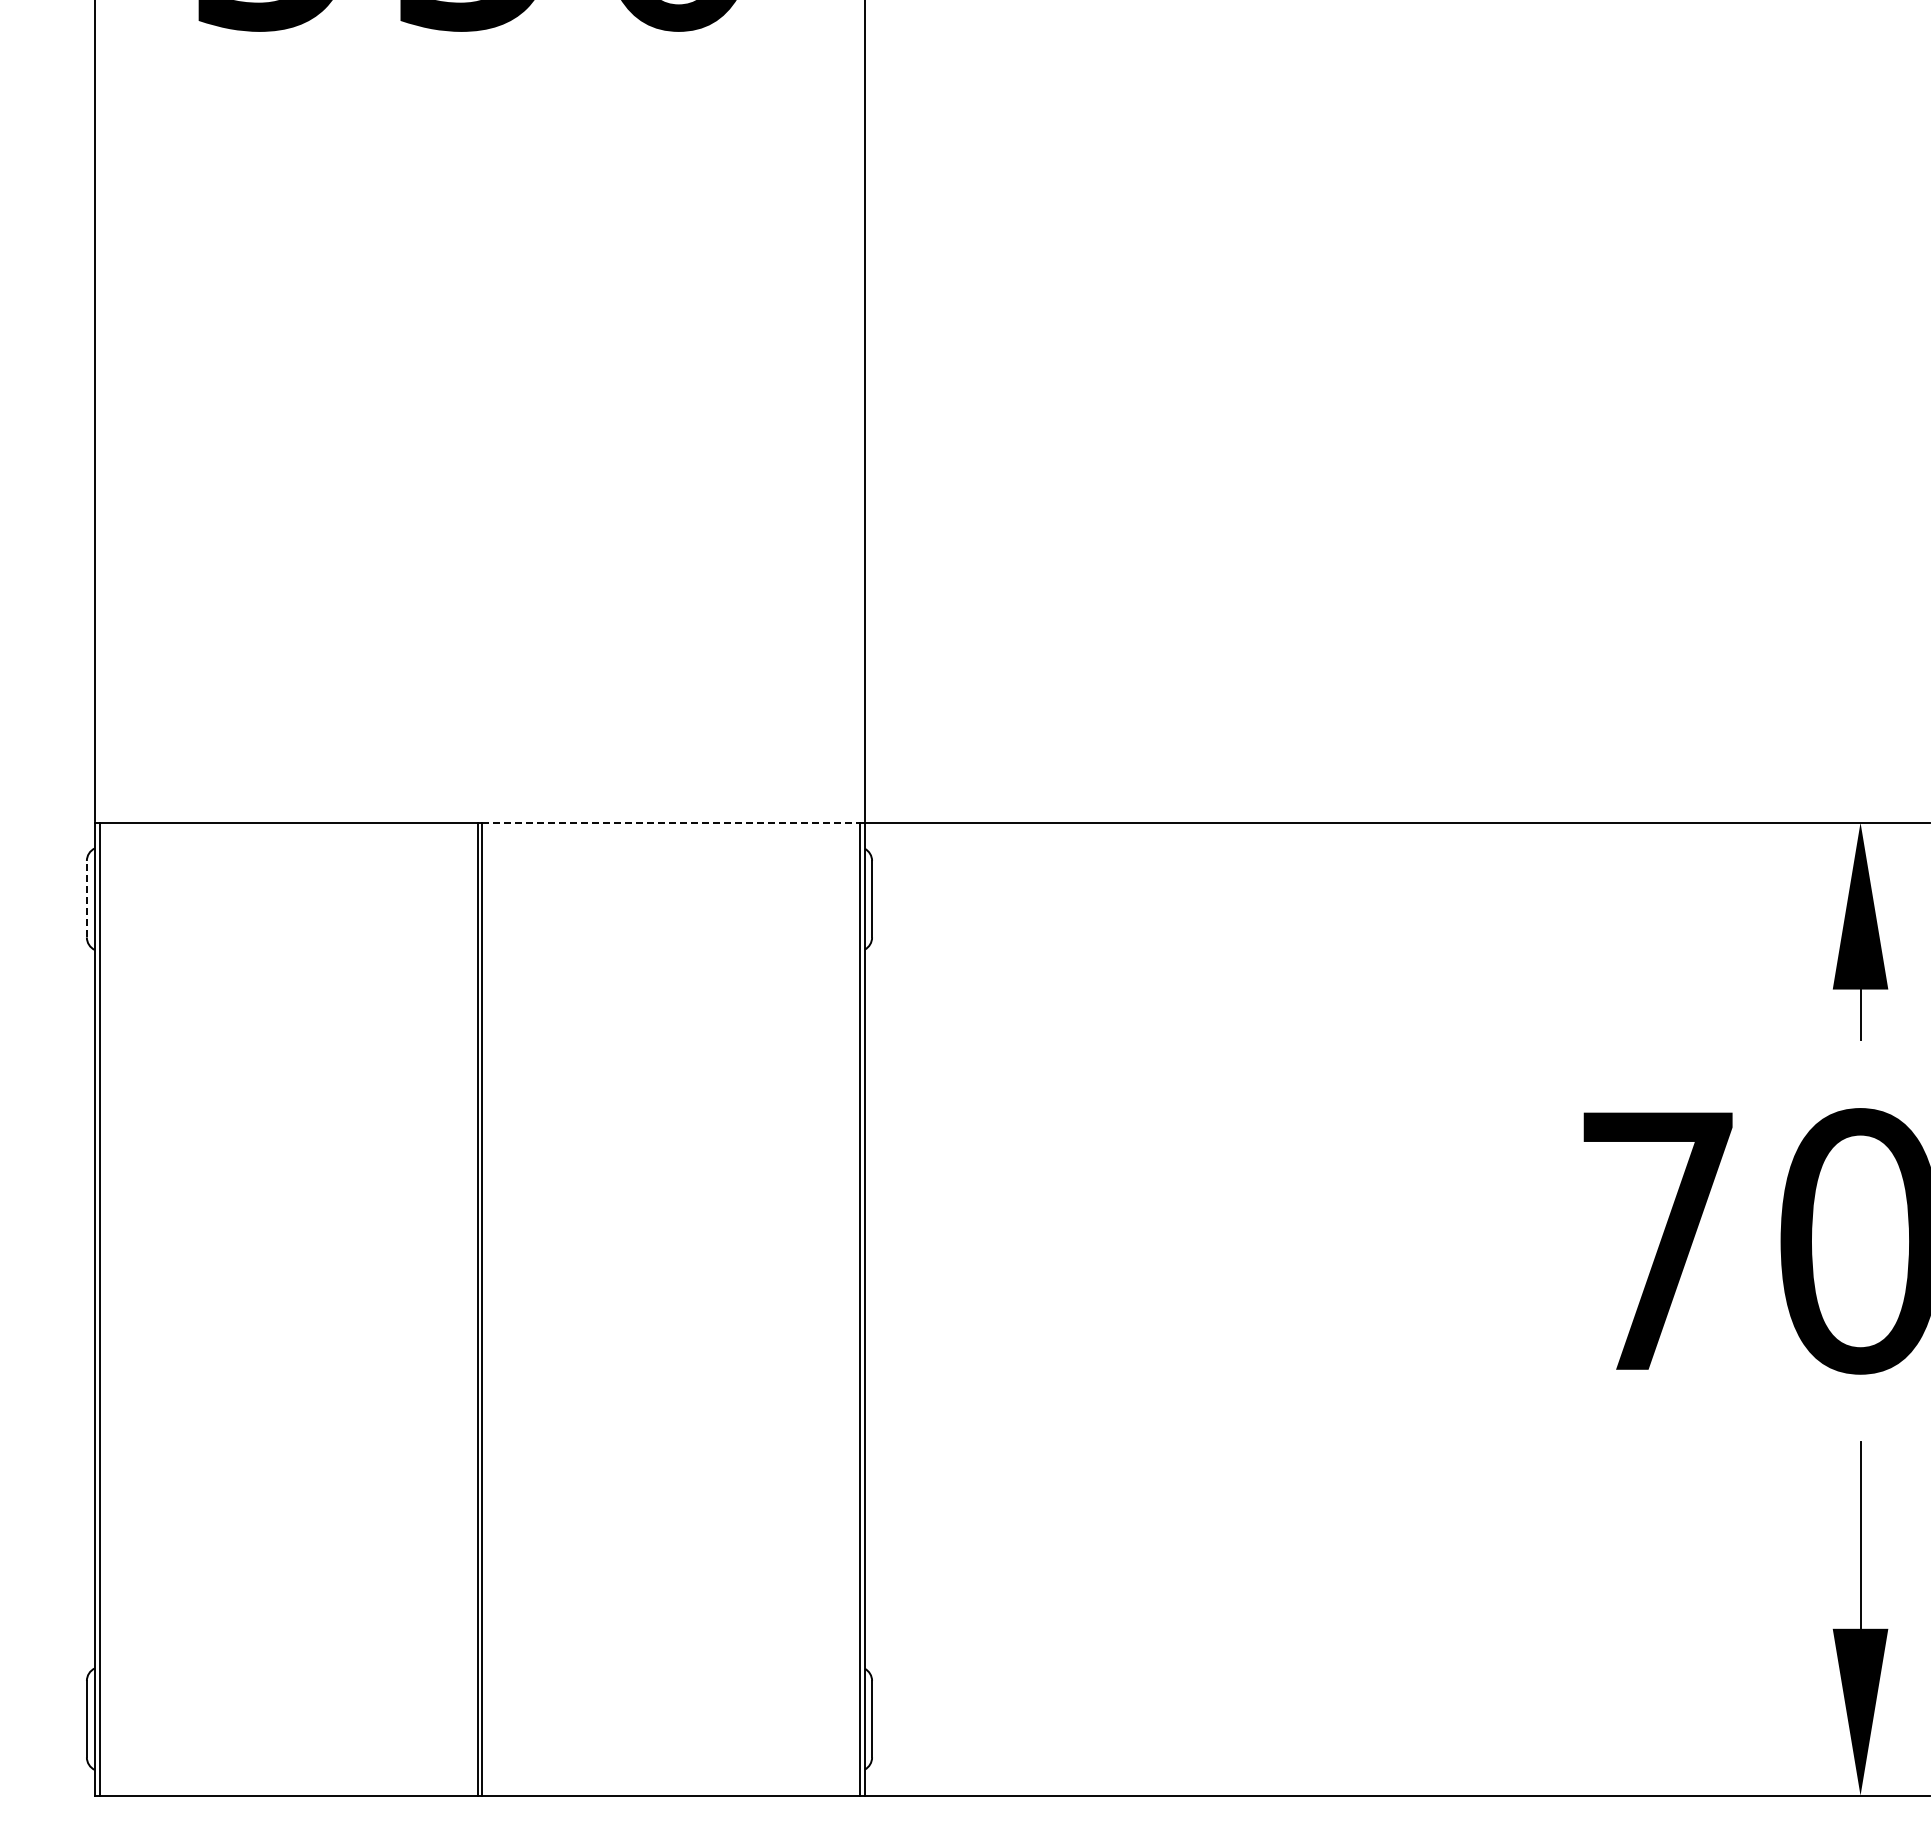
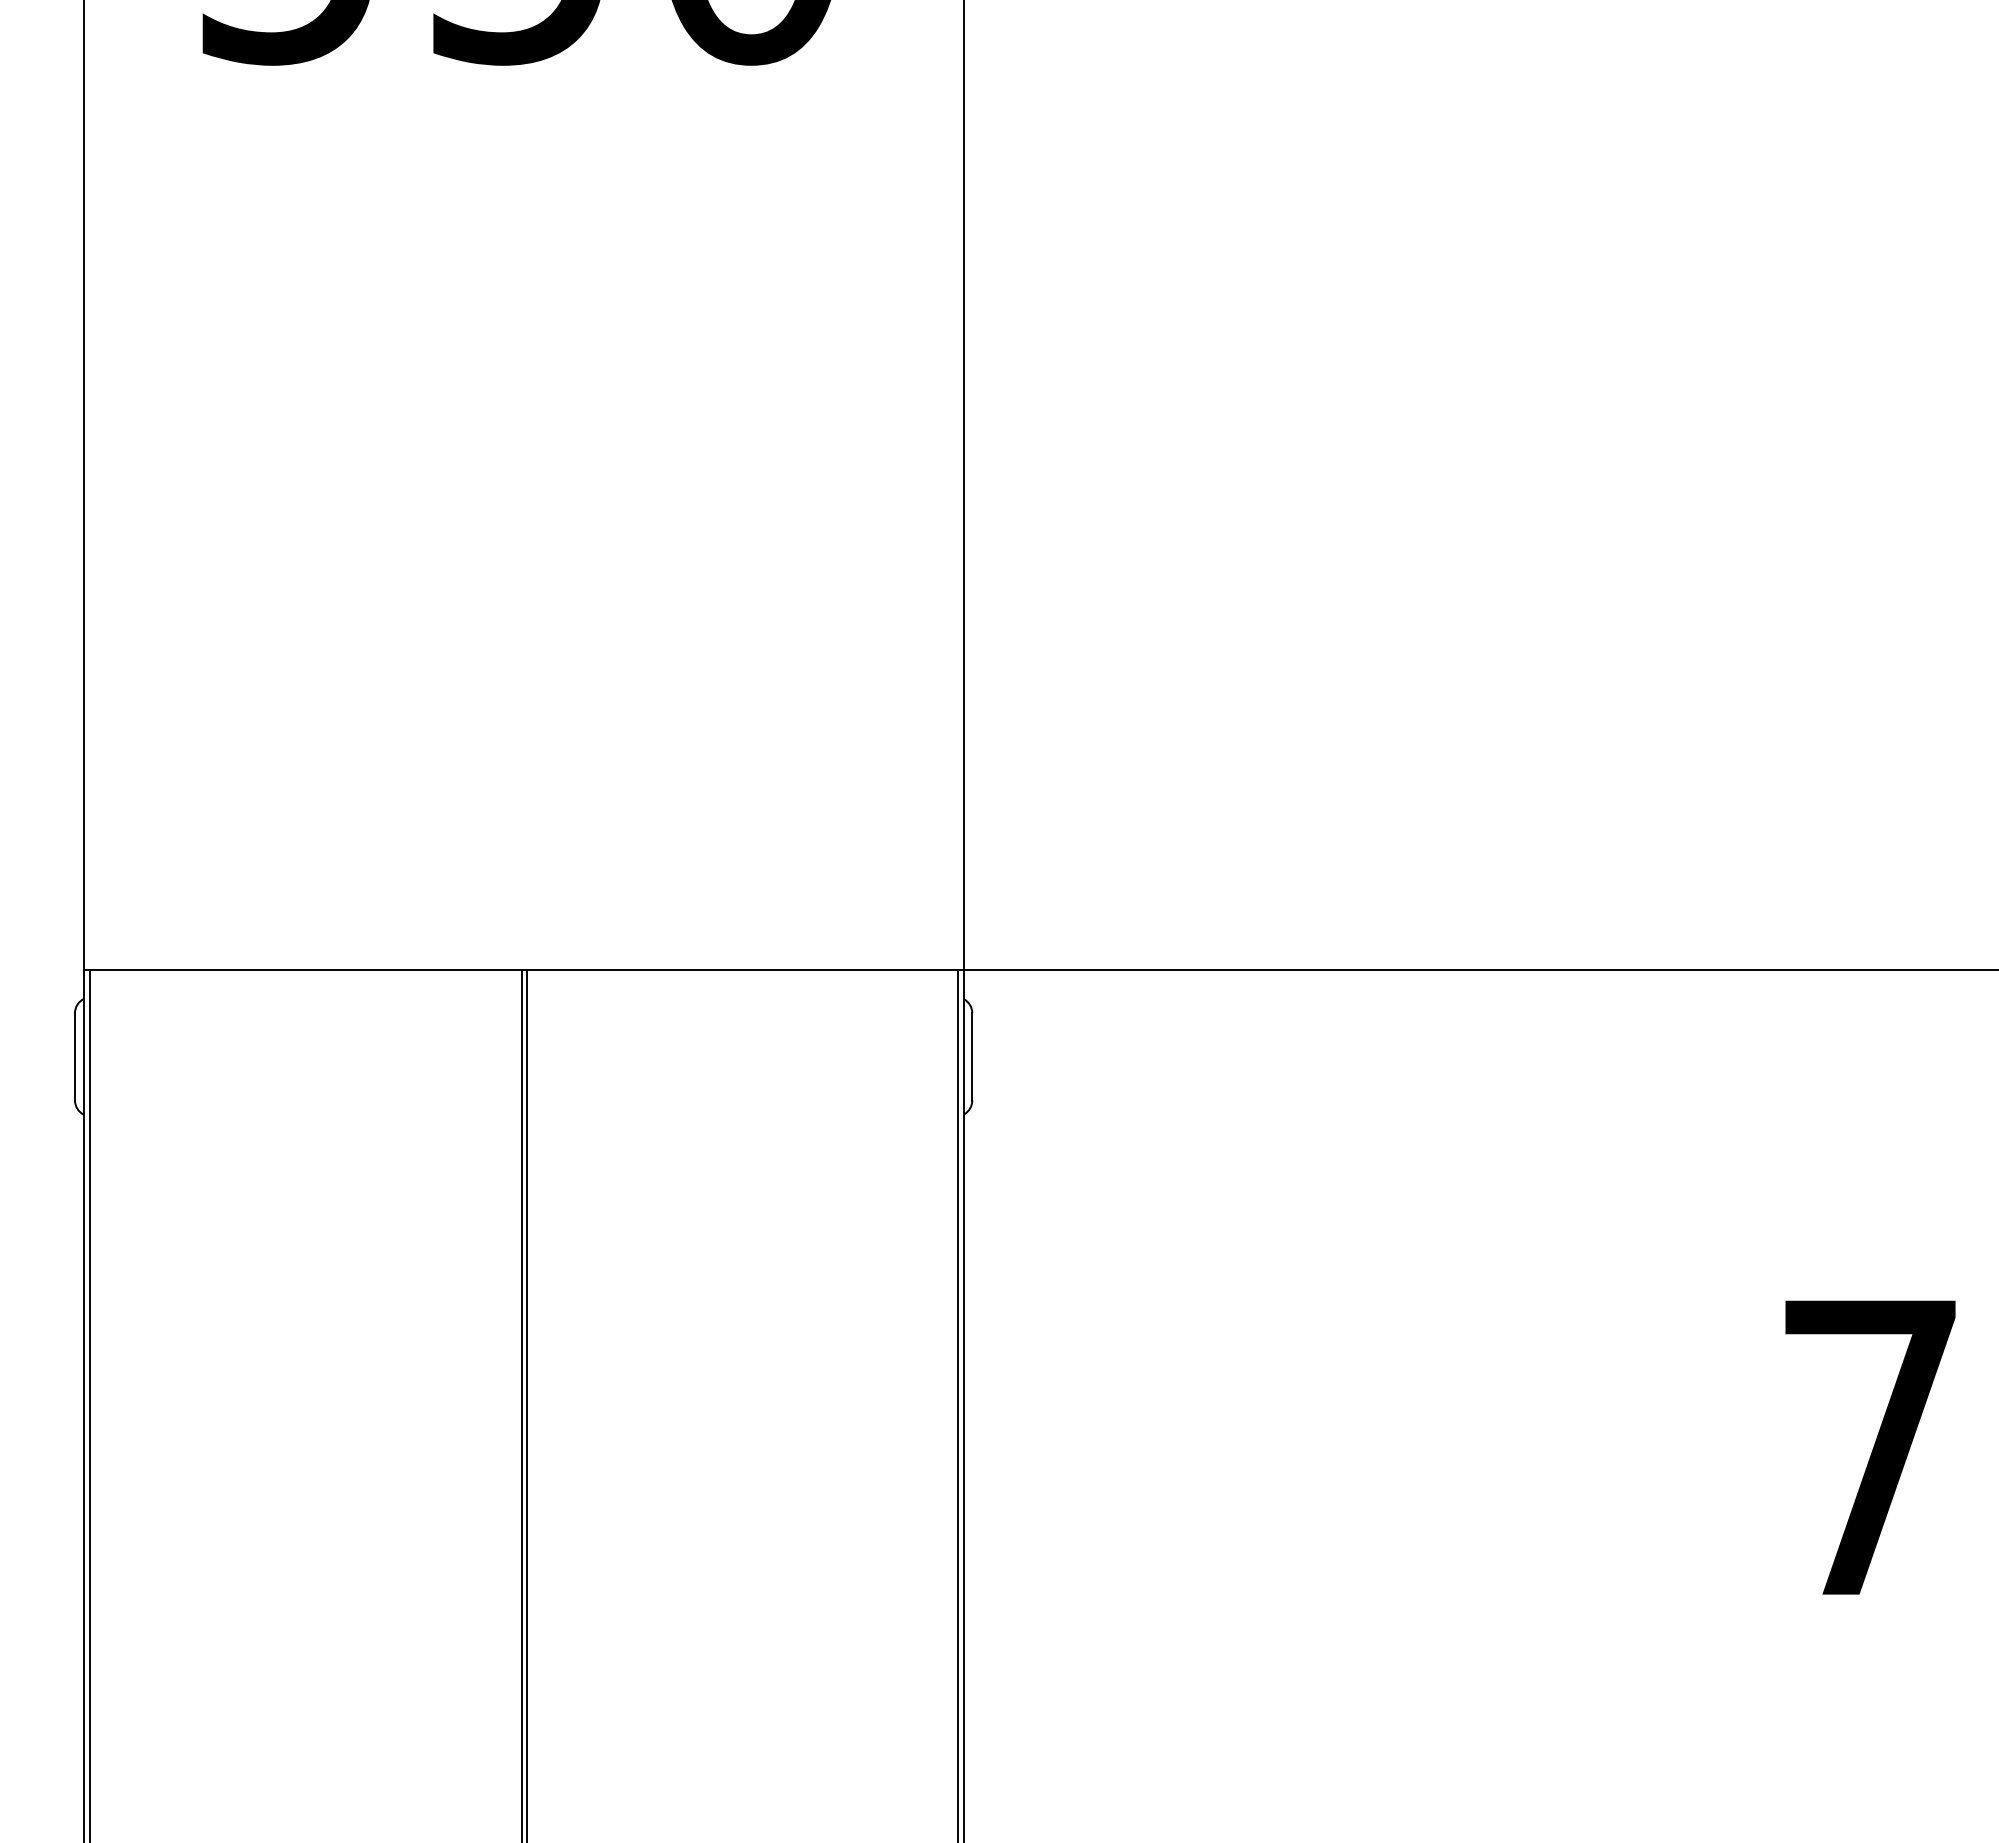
line: (671, 822) -> (743, 969), dashed -> solid
line: (86, 898) -> (74, 1056), dashed -> solid

